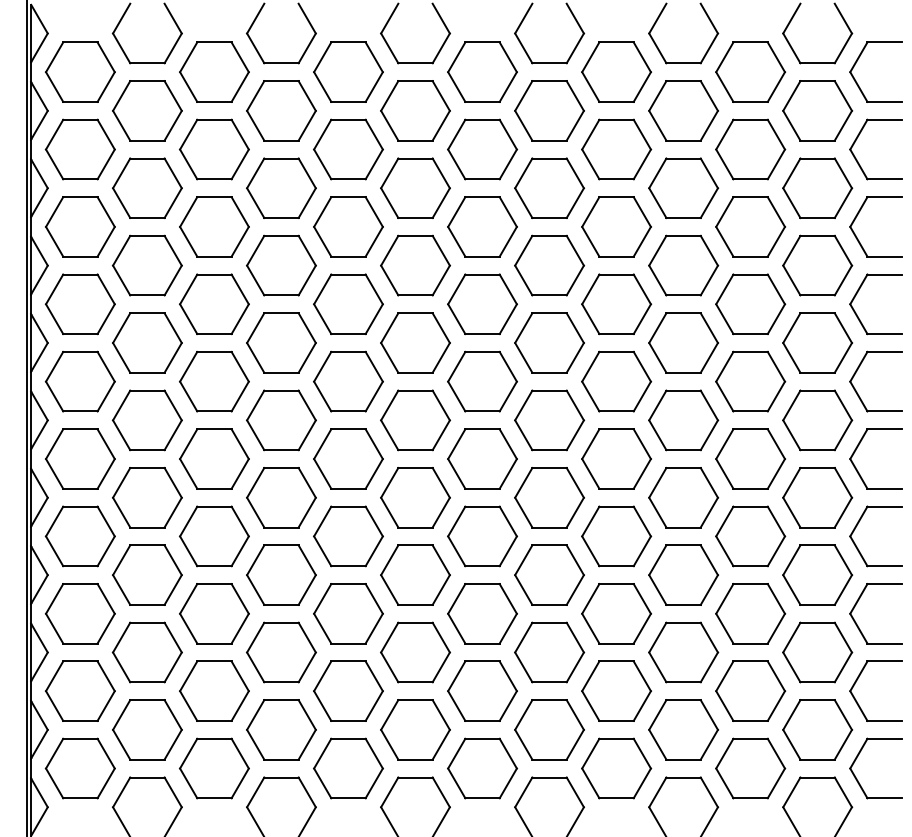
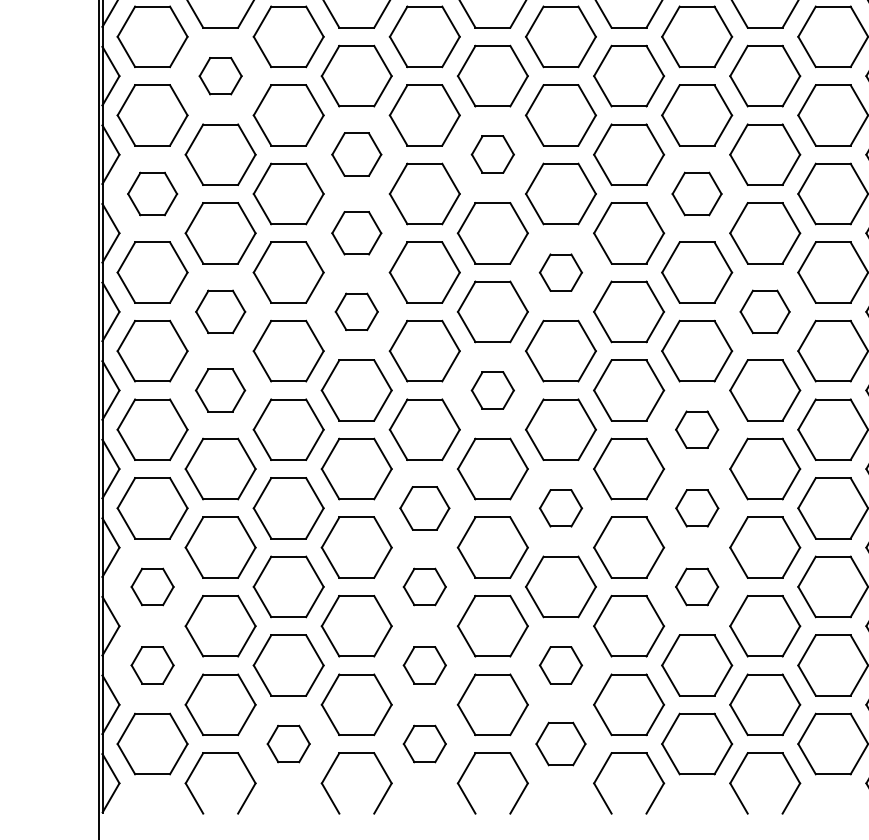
part: (147, 110) -> (220, 75), size x0.6
part: (281, 187) -> (356, 153), size x0.7
part: (415, 187) -> (492, 153), size x0.6
part: (80, 226) -> (152, 193), size x0.7
part: (616, 226) -> (697, 193), size x0.7
part: (281, 265) -> (356, 233), size x0.7
part: (482, 304) -> (560, 272), size x0.6
part: (147, 342) -> (220, 311), size x0.7
part: (281, 342) -> (356, 311), size x0.6
part: (683, 342) -> (765, 311), size x0.7
part: (146, 420) -> (219, 390), size x0.7
part: (415, 420) -> (492, 390), size x0.6
part: (616, 458) -> (697, 429), size x0.6
part: (348, 536) -> (424, 508), size x0.7
part: (482, 536) -> (560, 508), size x0.6
part: (616, 536) -> (697, 508), size x0.6
part: (80, 613) -> (152, 586), size x0.6
part: (348, 613) -> (424, 586), size x0.6
part: (616, 613) -> (697, 586), size x0.6
part: (80, 690) -> (152, 664), size x0.6
part: (348, 690) -> (424, 664), size x0.6
part: (482, 690) -> (560, 664), size x0.6
part: (214, 768) -> (288, 744), size x0.6
part: (348, 768) -> (424, 744), size x0.6
part: (482, 768) -> (560, 744), size x0.7

